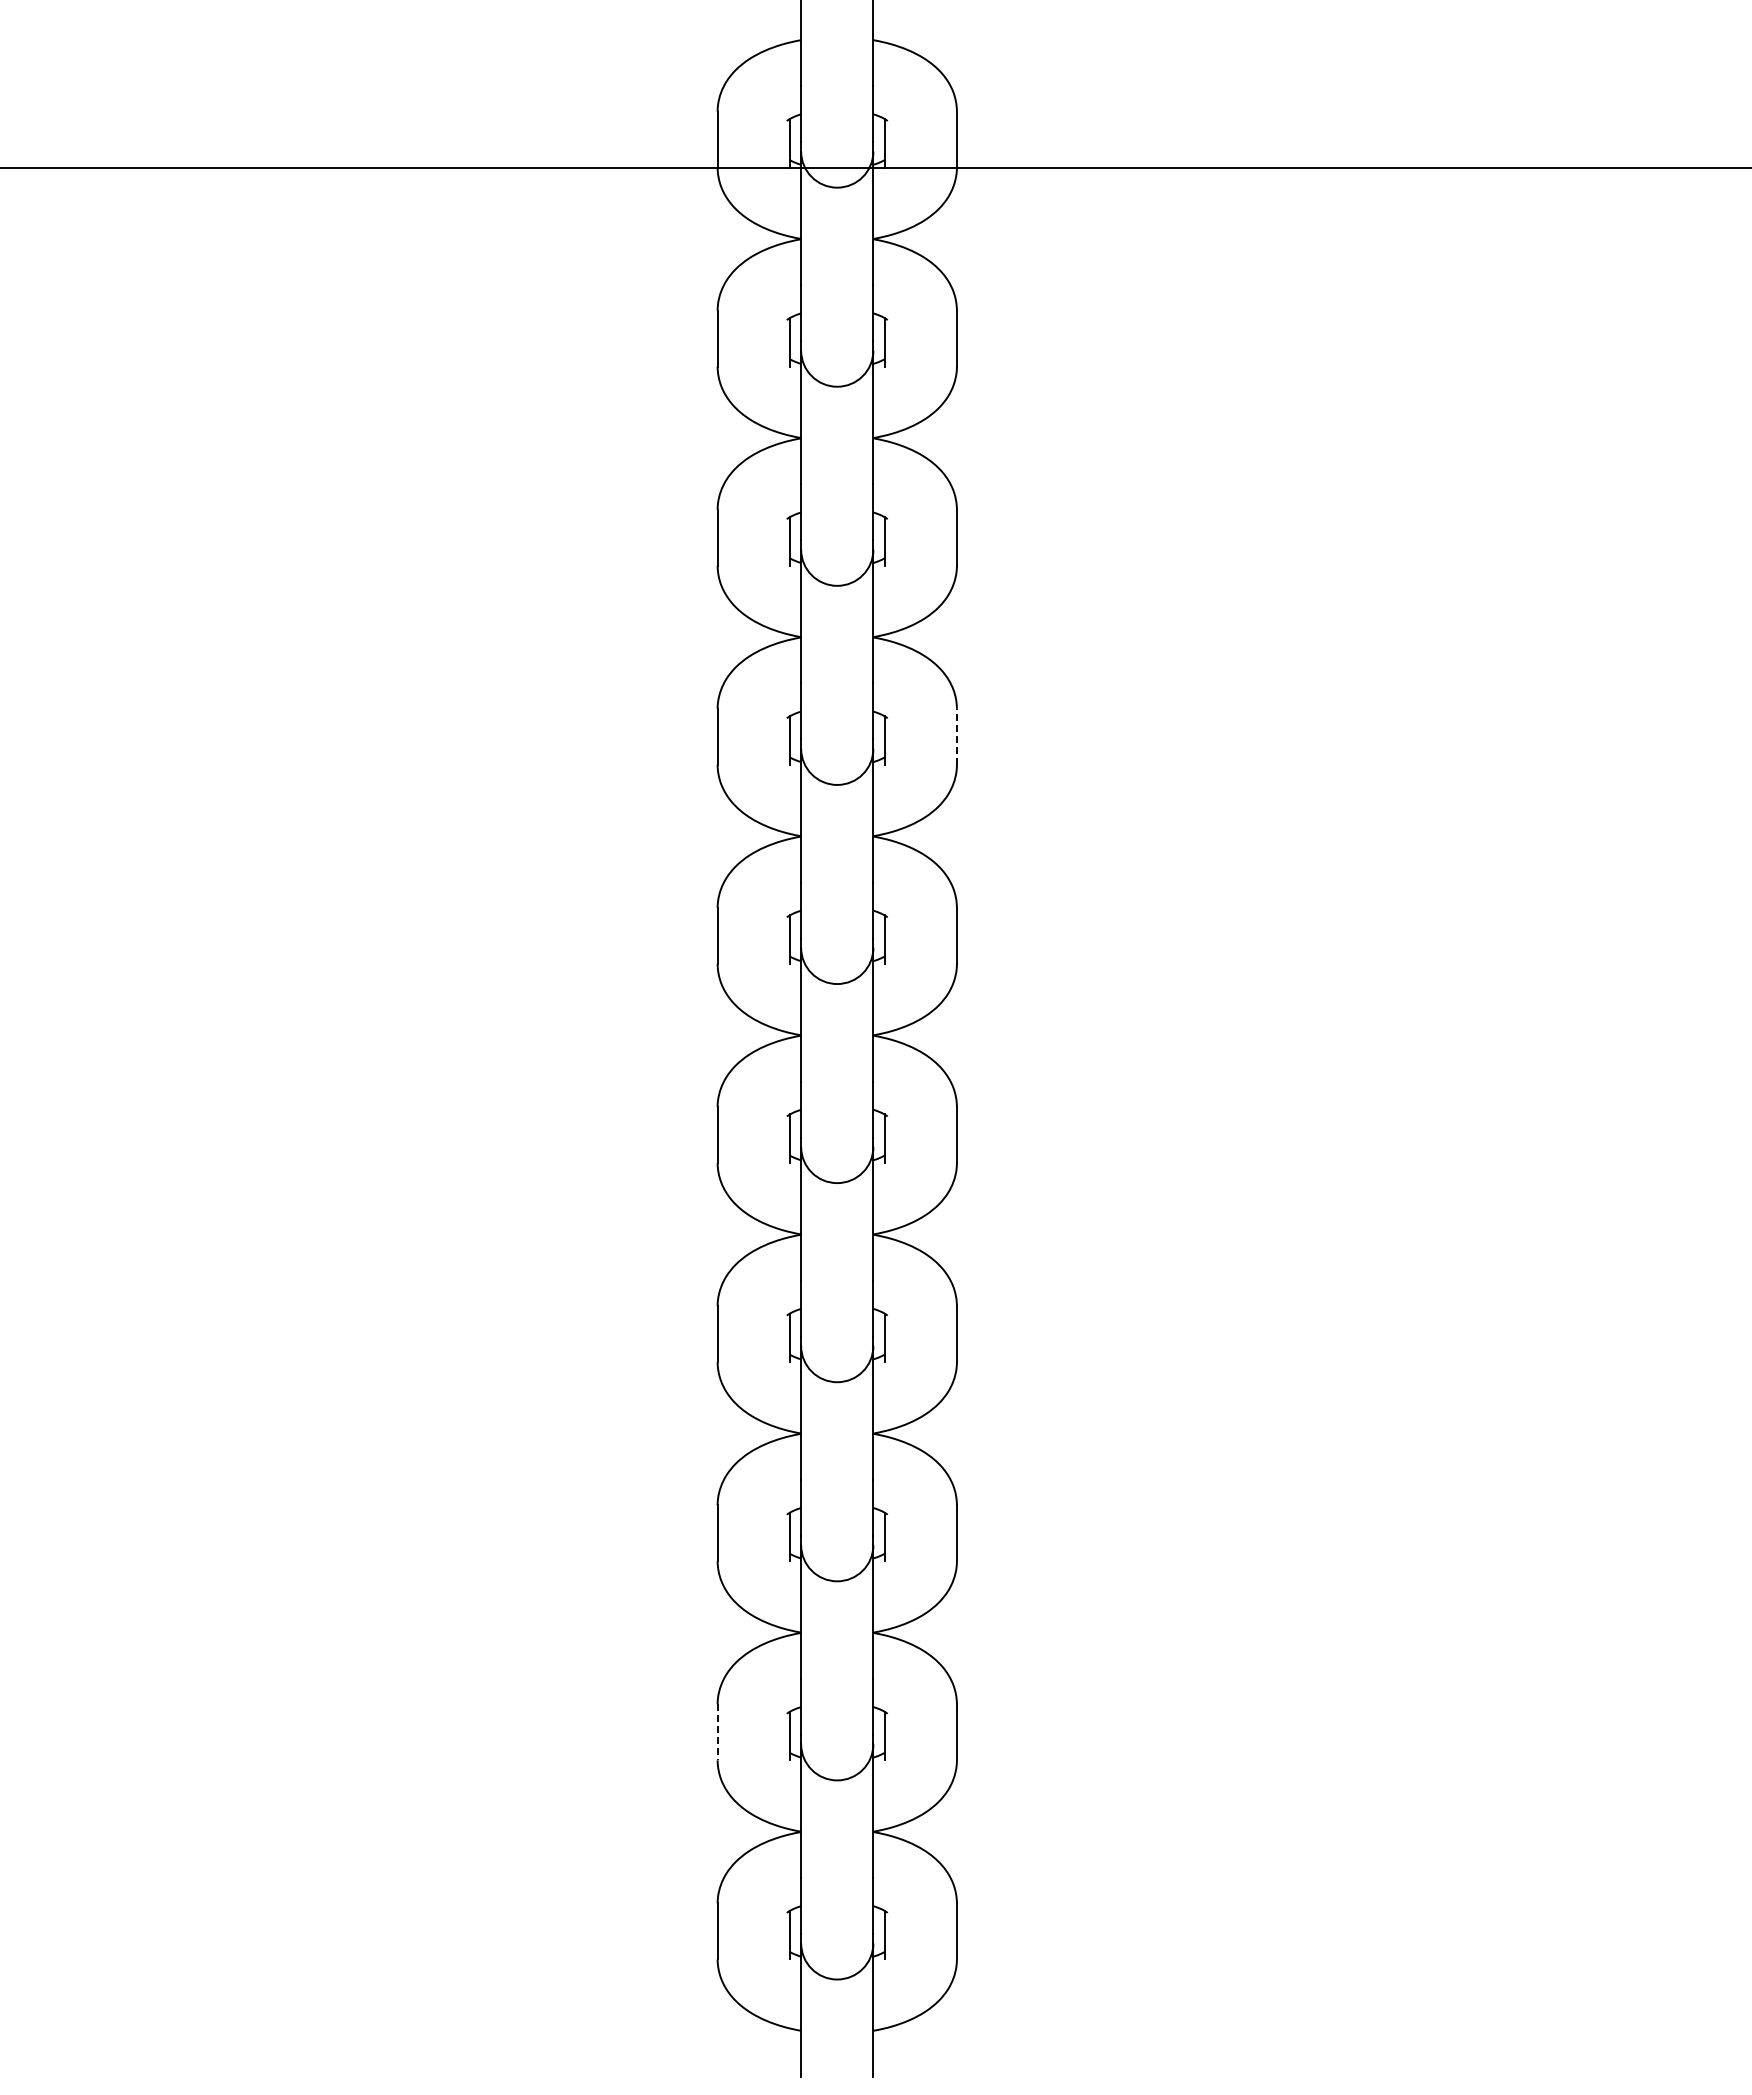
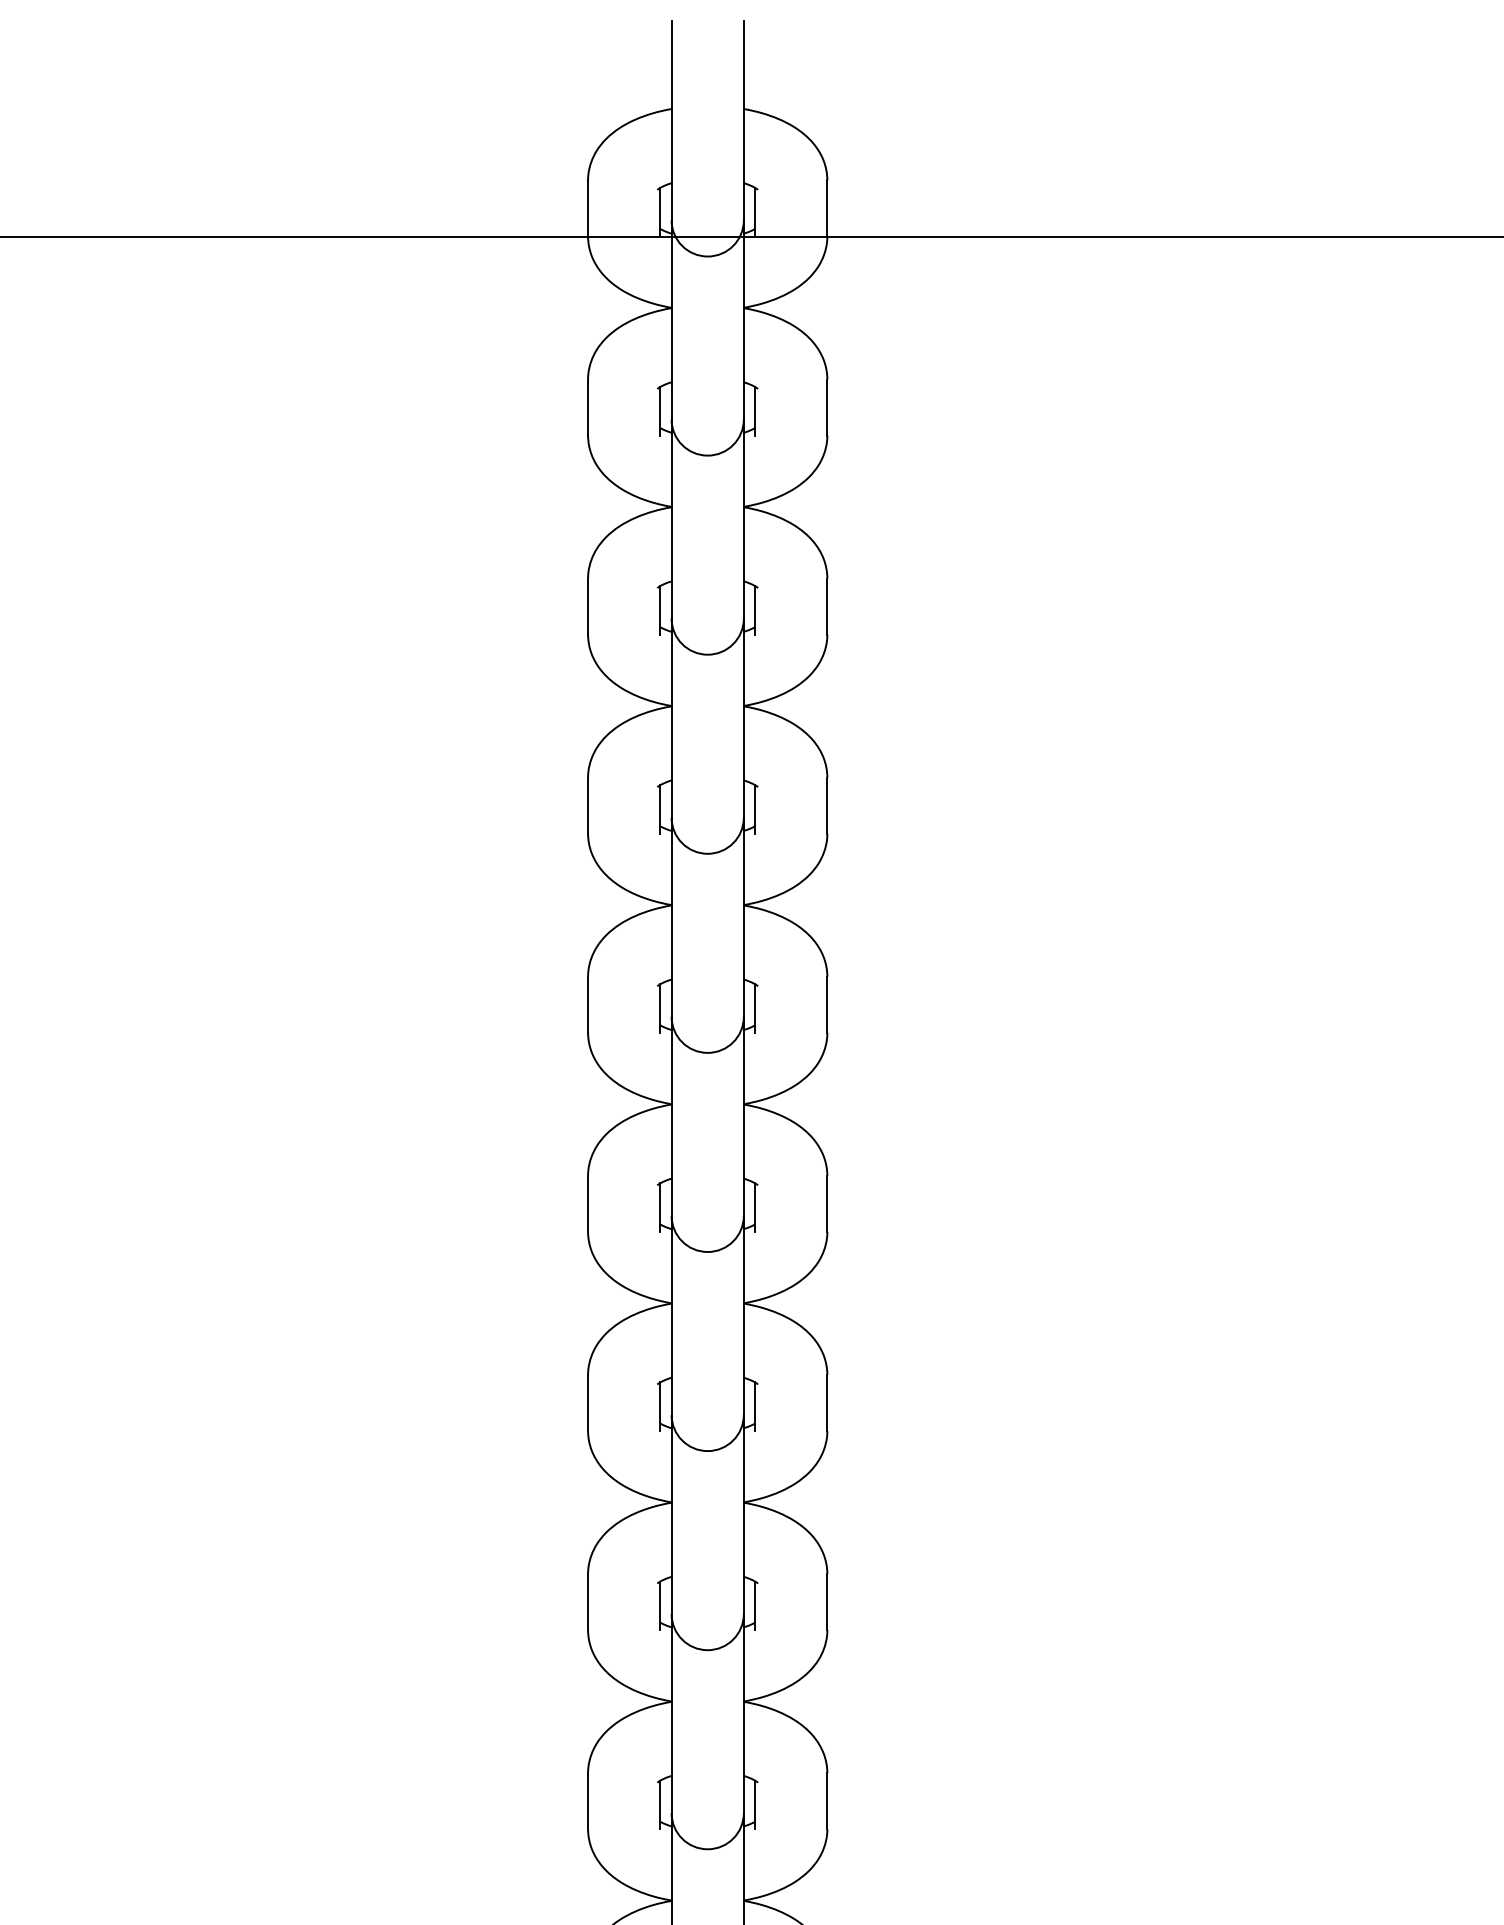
line: (956, 736) -> (826, 805), dashed -> solid
line: (717, 1732) -> (587, 1801), dashed -> solid

